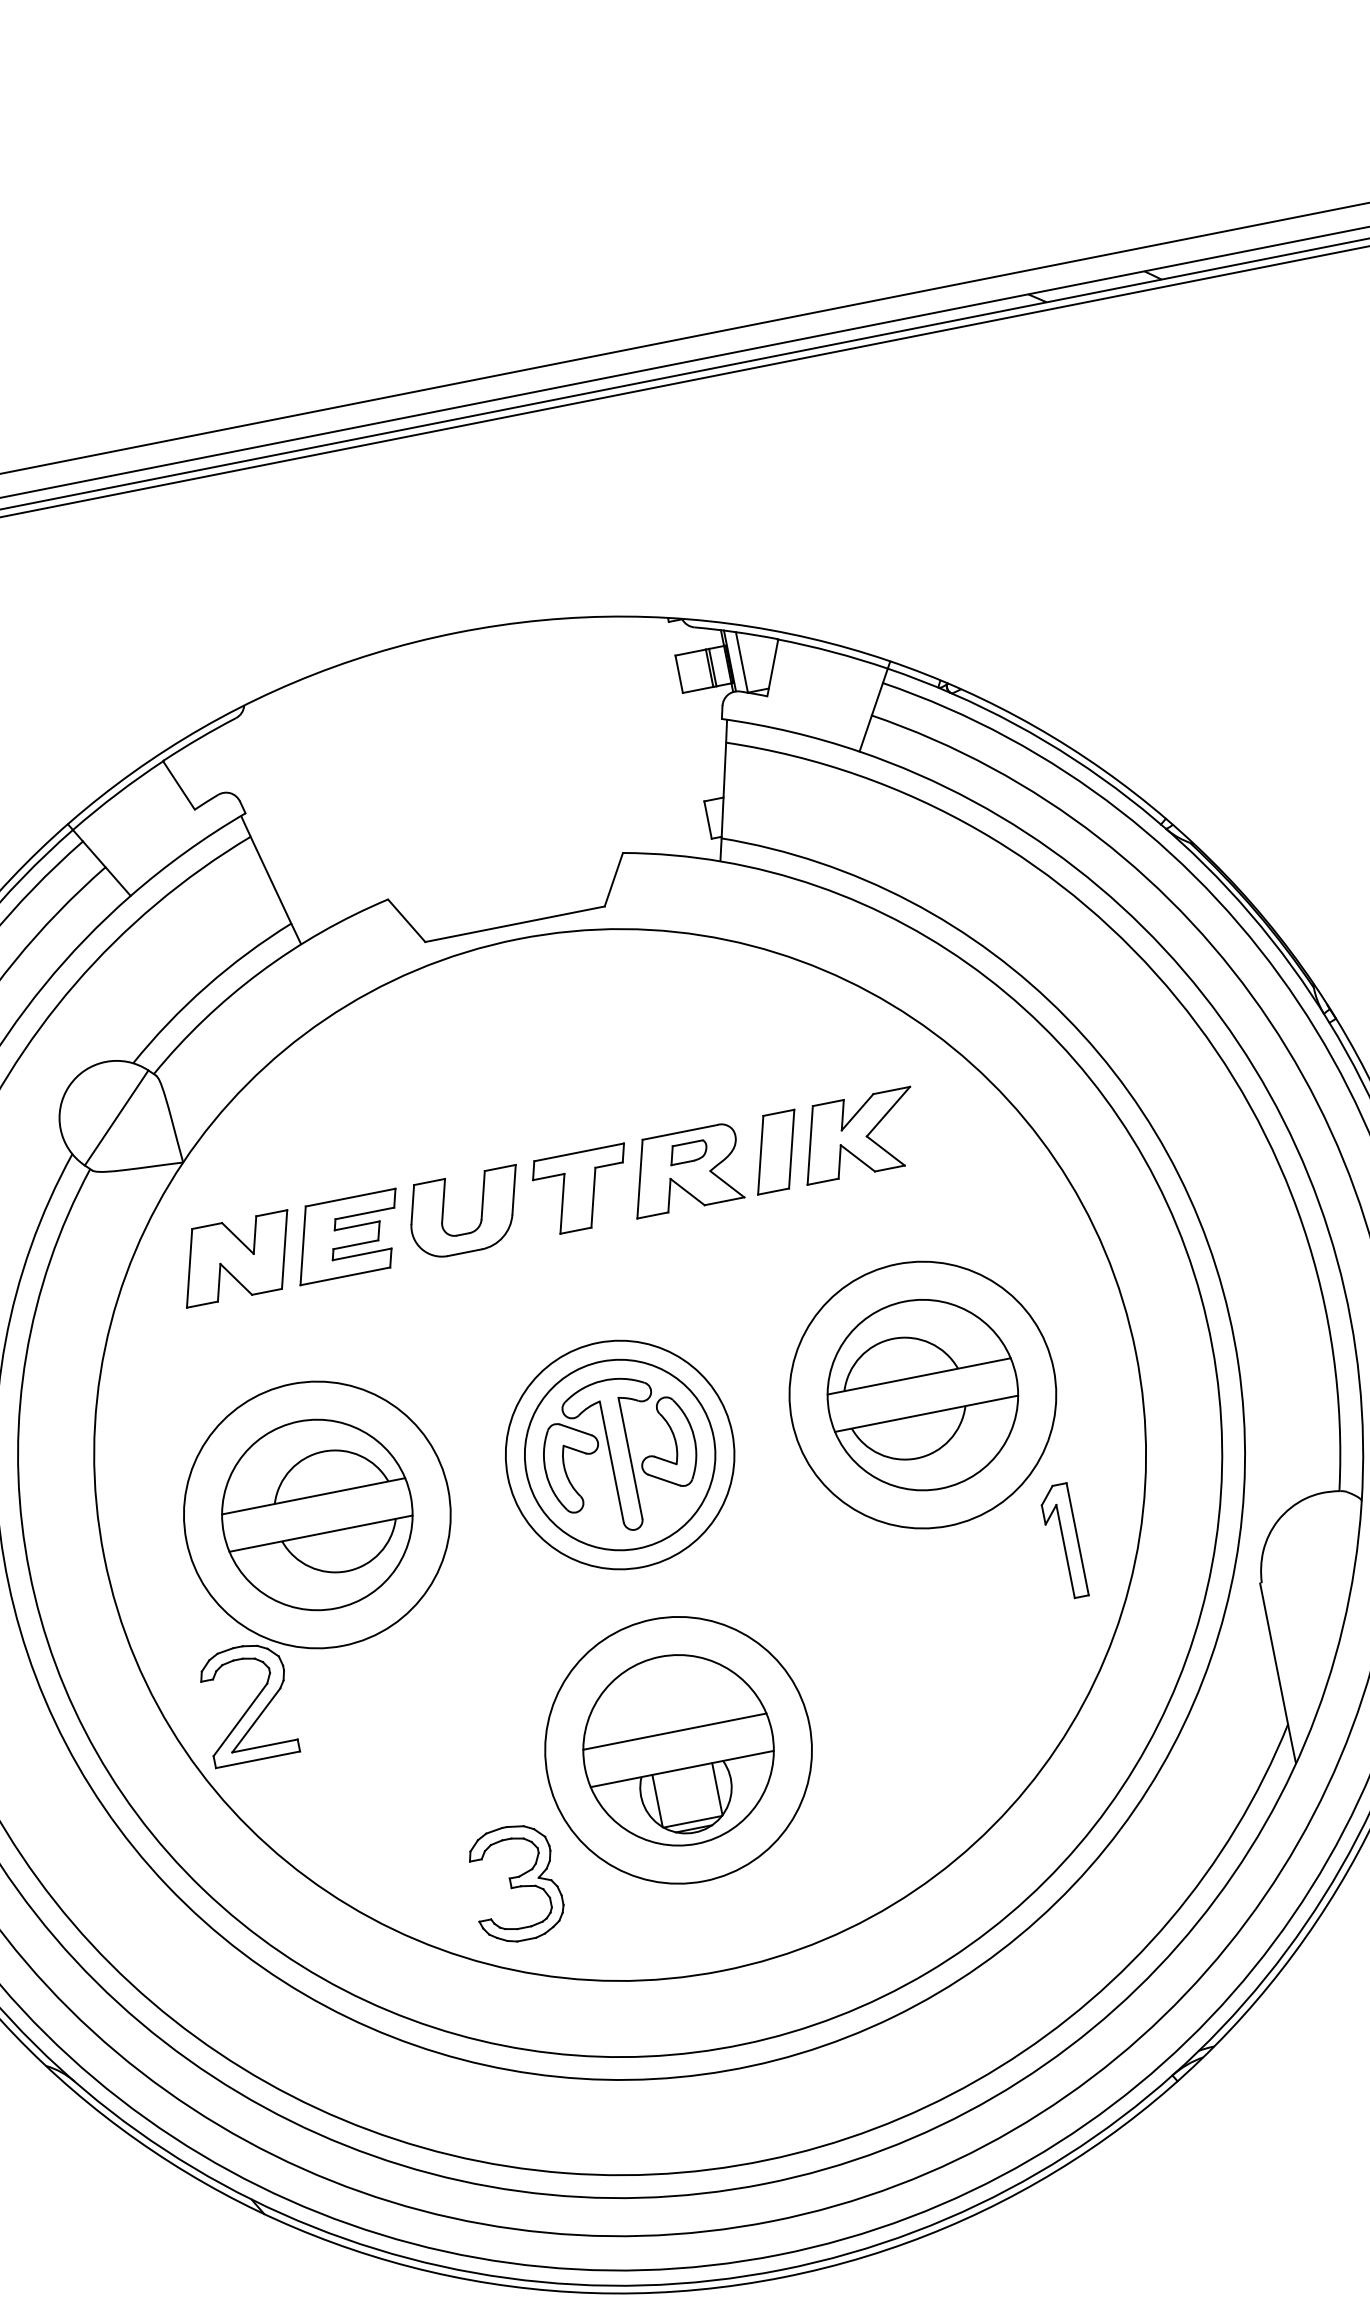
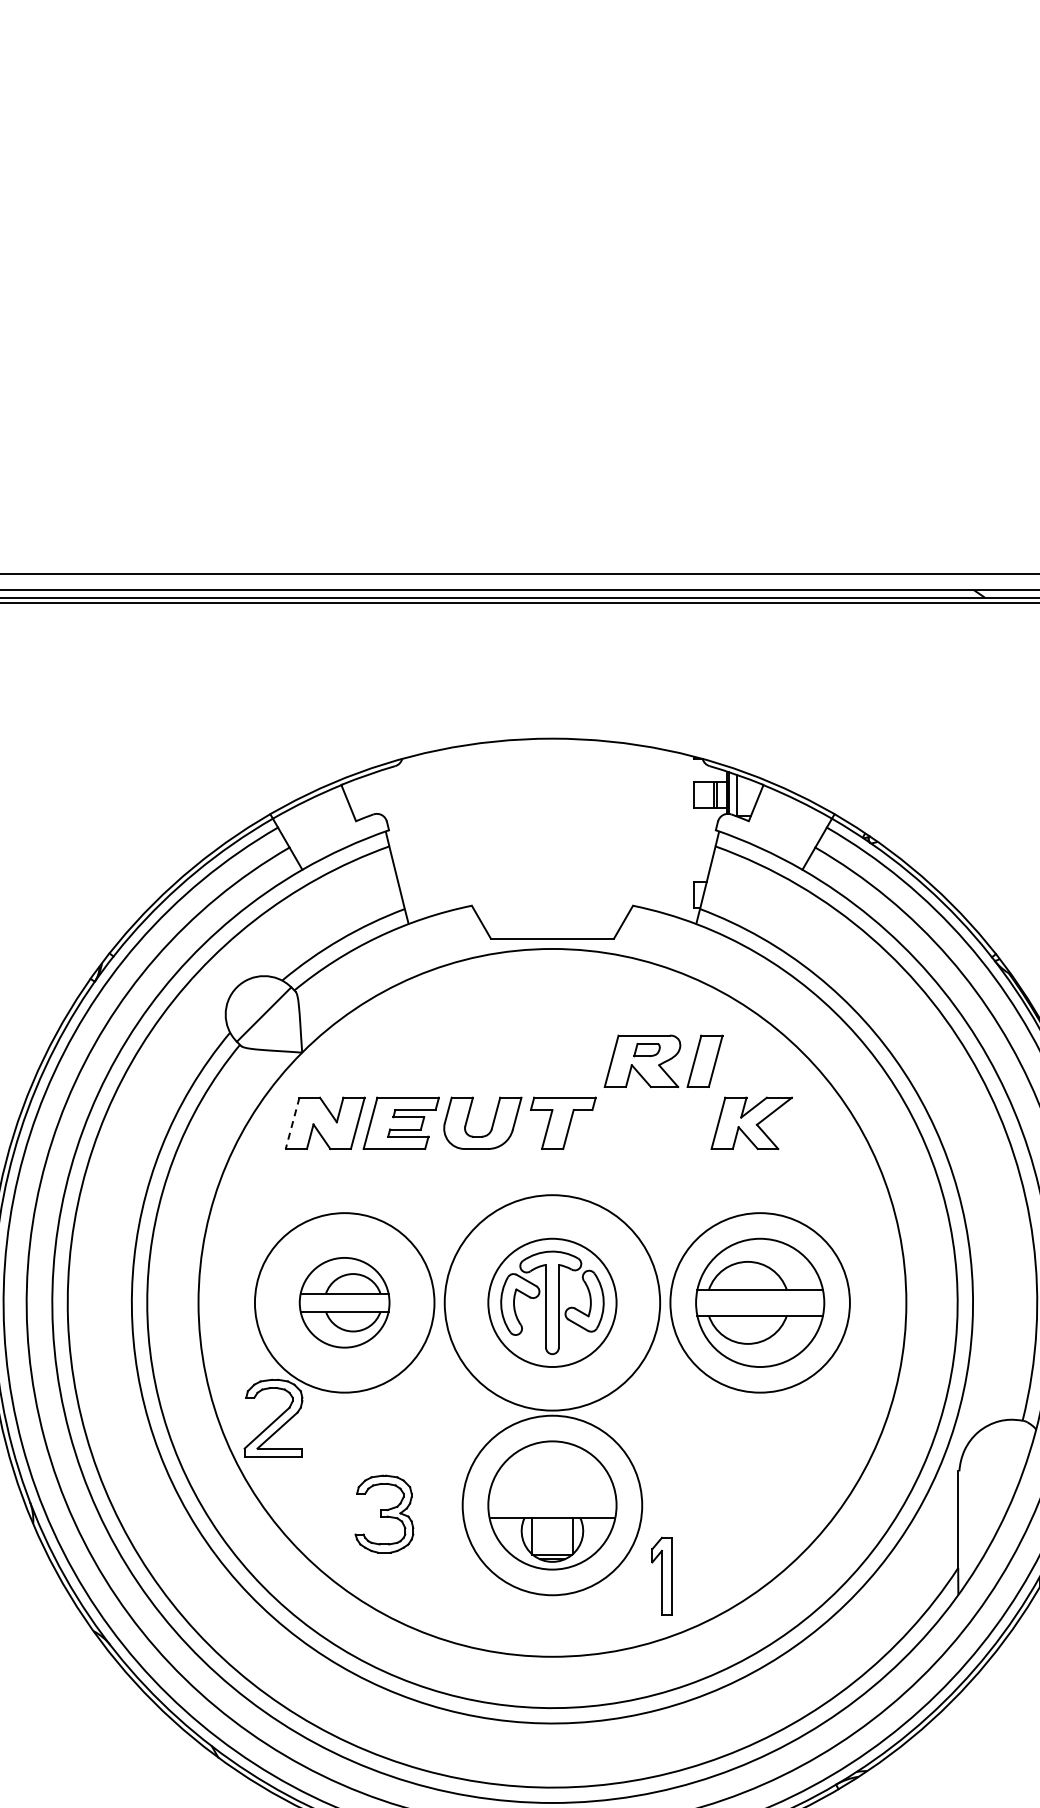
part: (715, 1162) -> (663, 1060), moved
line: (189, 1268) -> (292, 1123), solid -> dashed
circle: (620, 1454) -> (552, 1302), size x1.4
part: (316, 1514) -> (344, 1302), size x0.7
part: (1062, 1540) -> (661, 1575), moved
line: (674, 1731) -> (552, 1492), removed
part: (515, 1882) -> (384, 1513), moved

